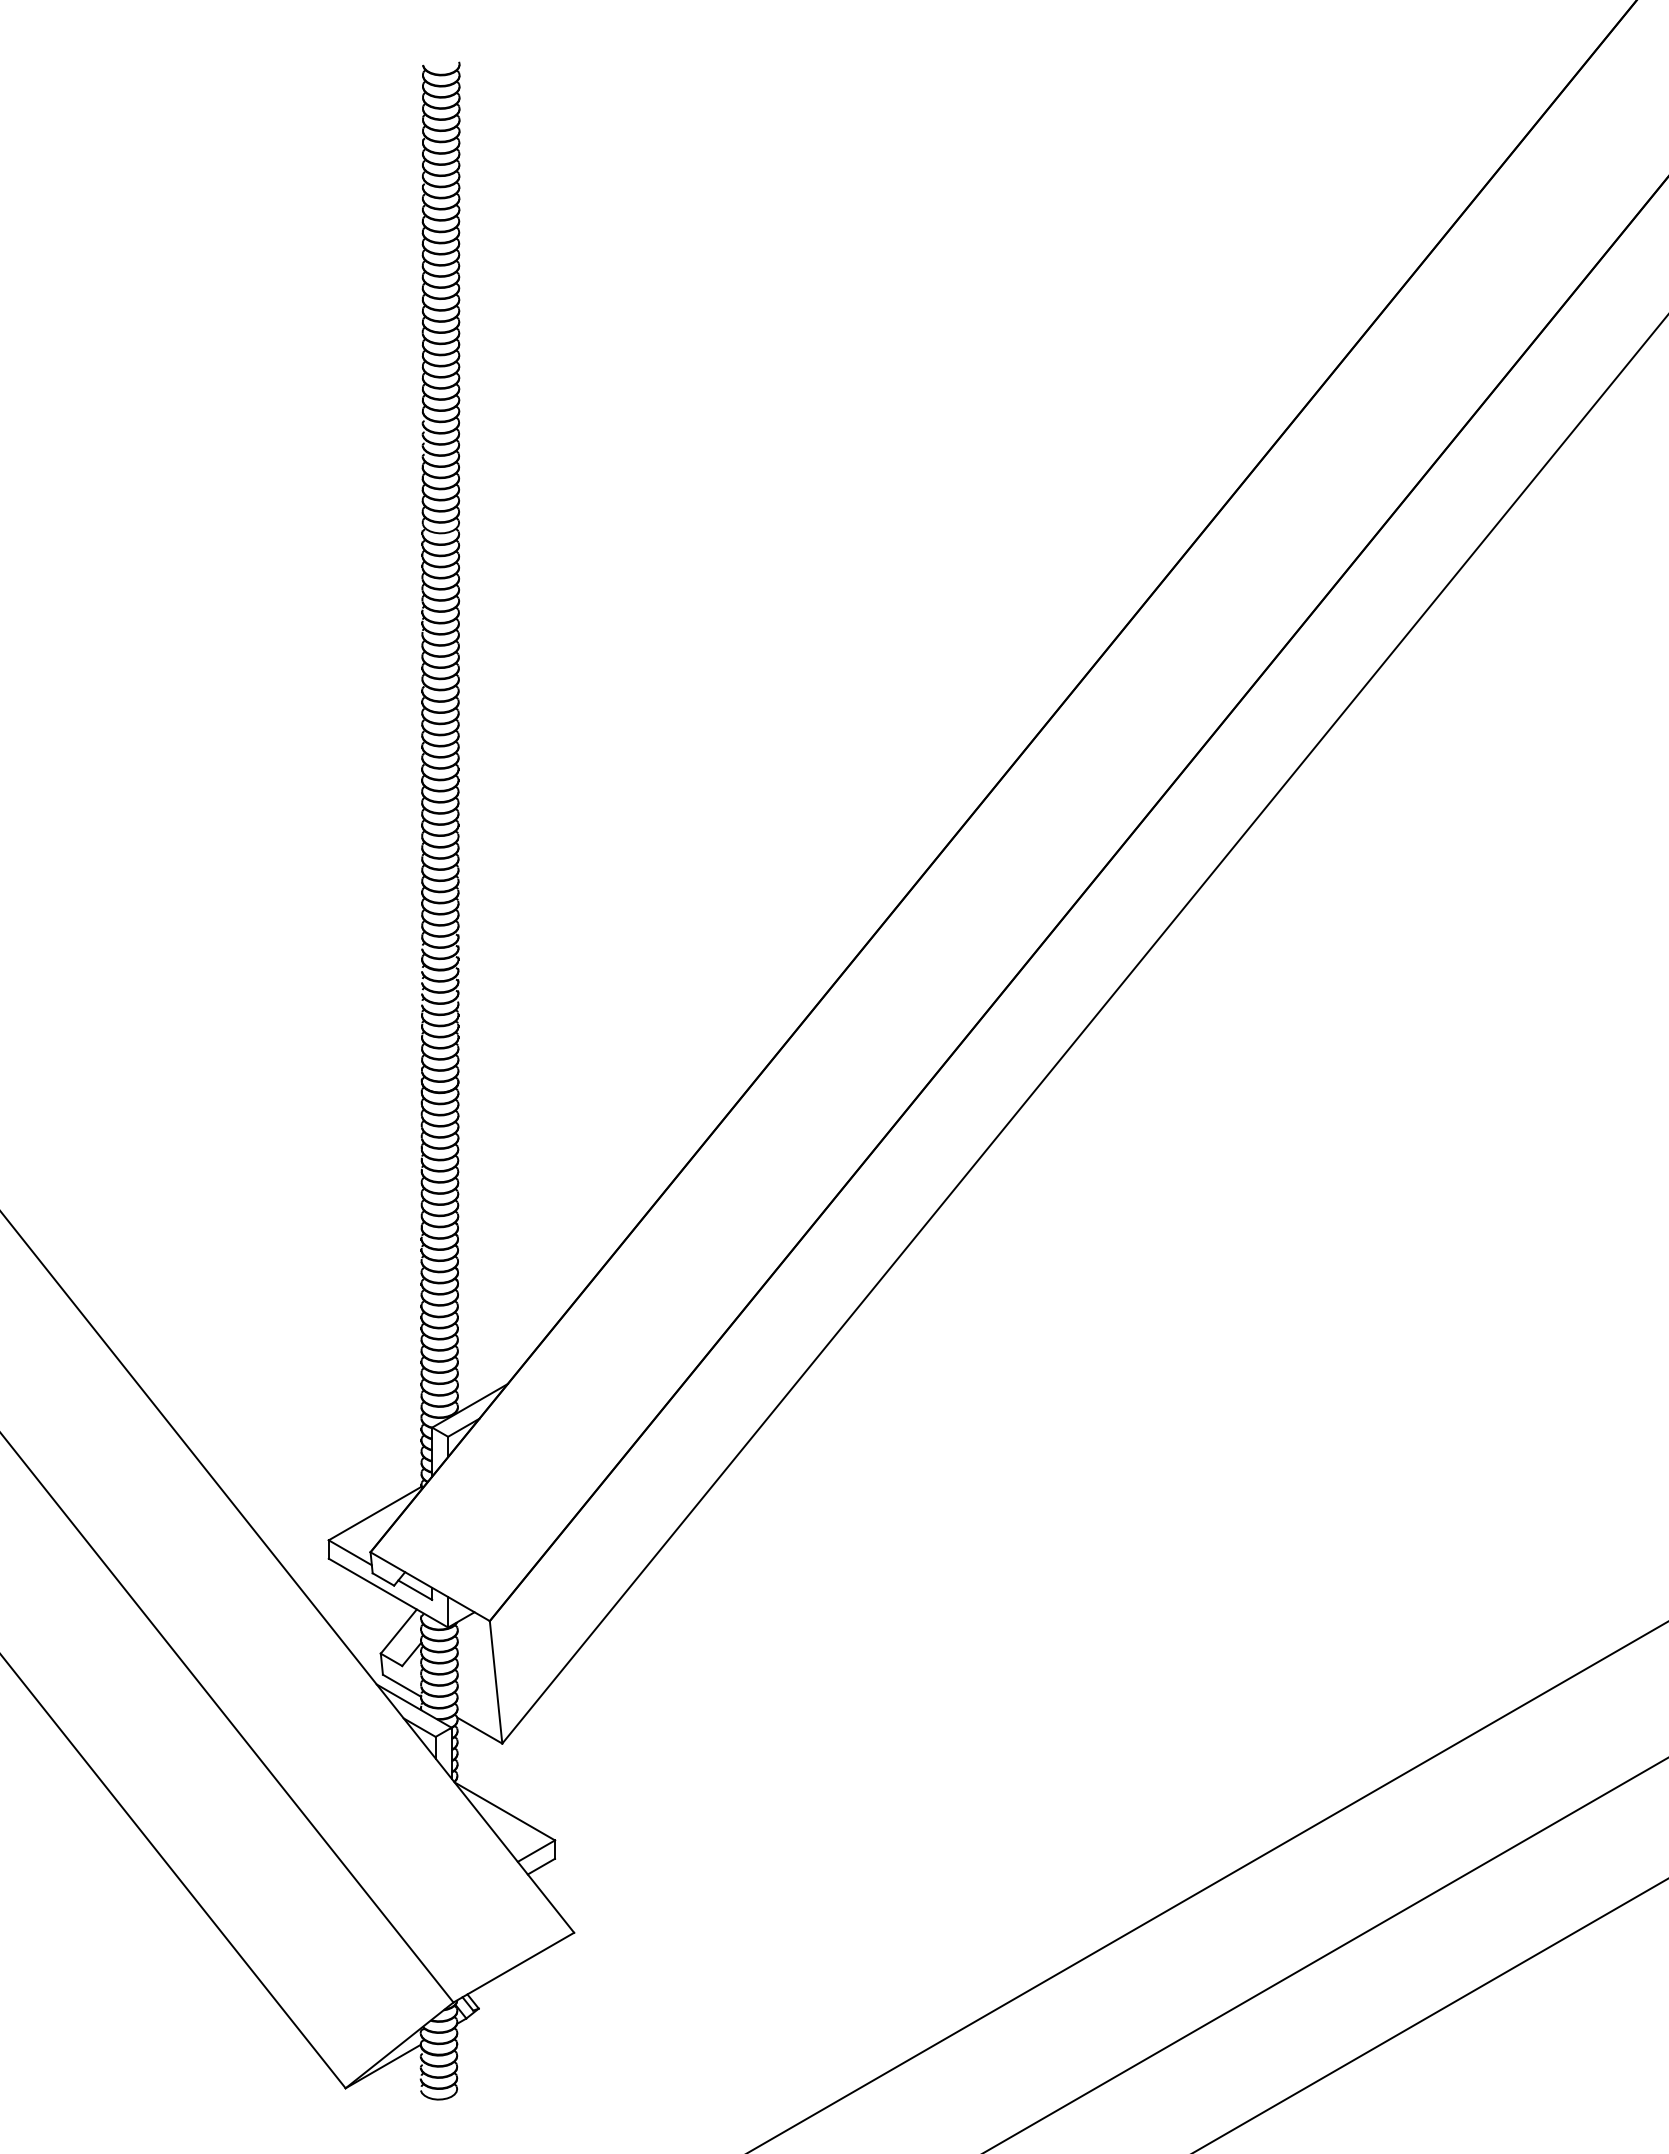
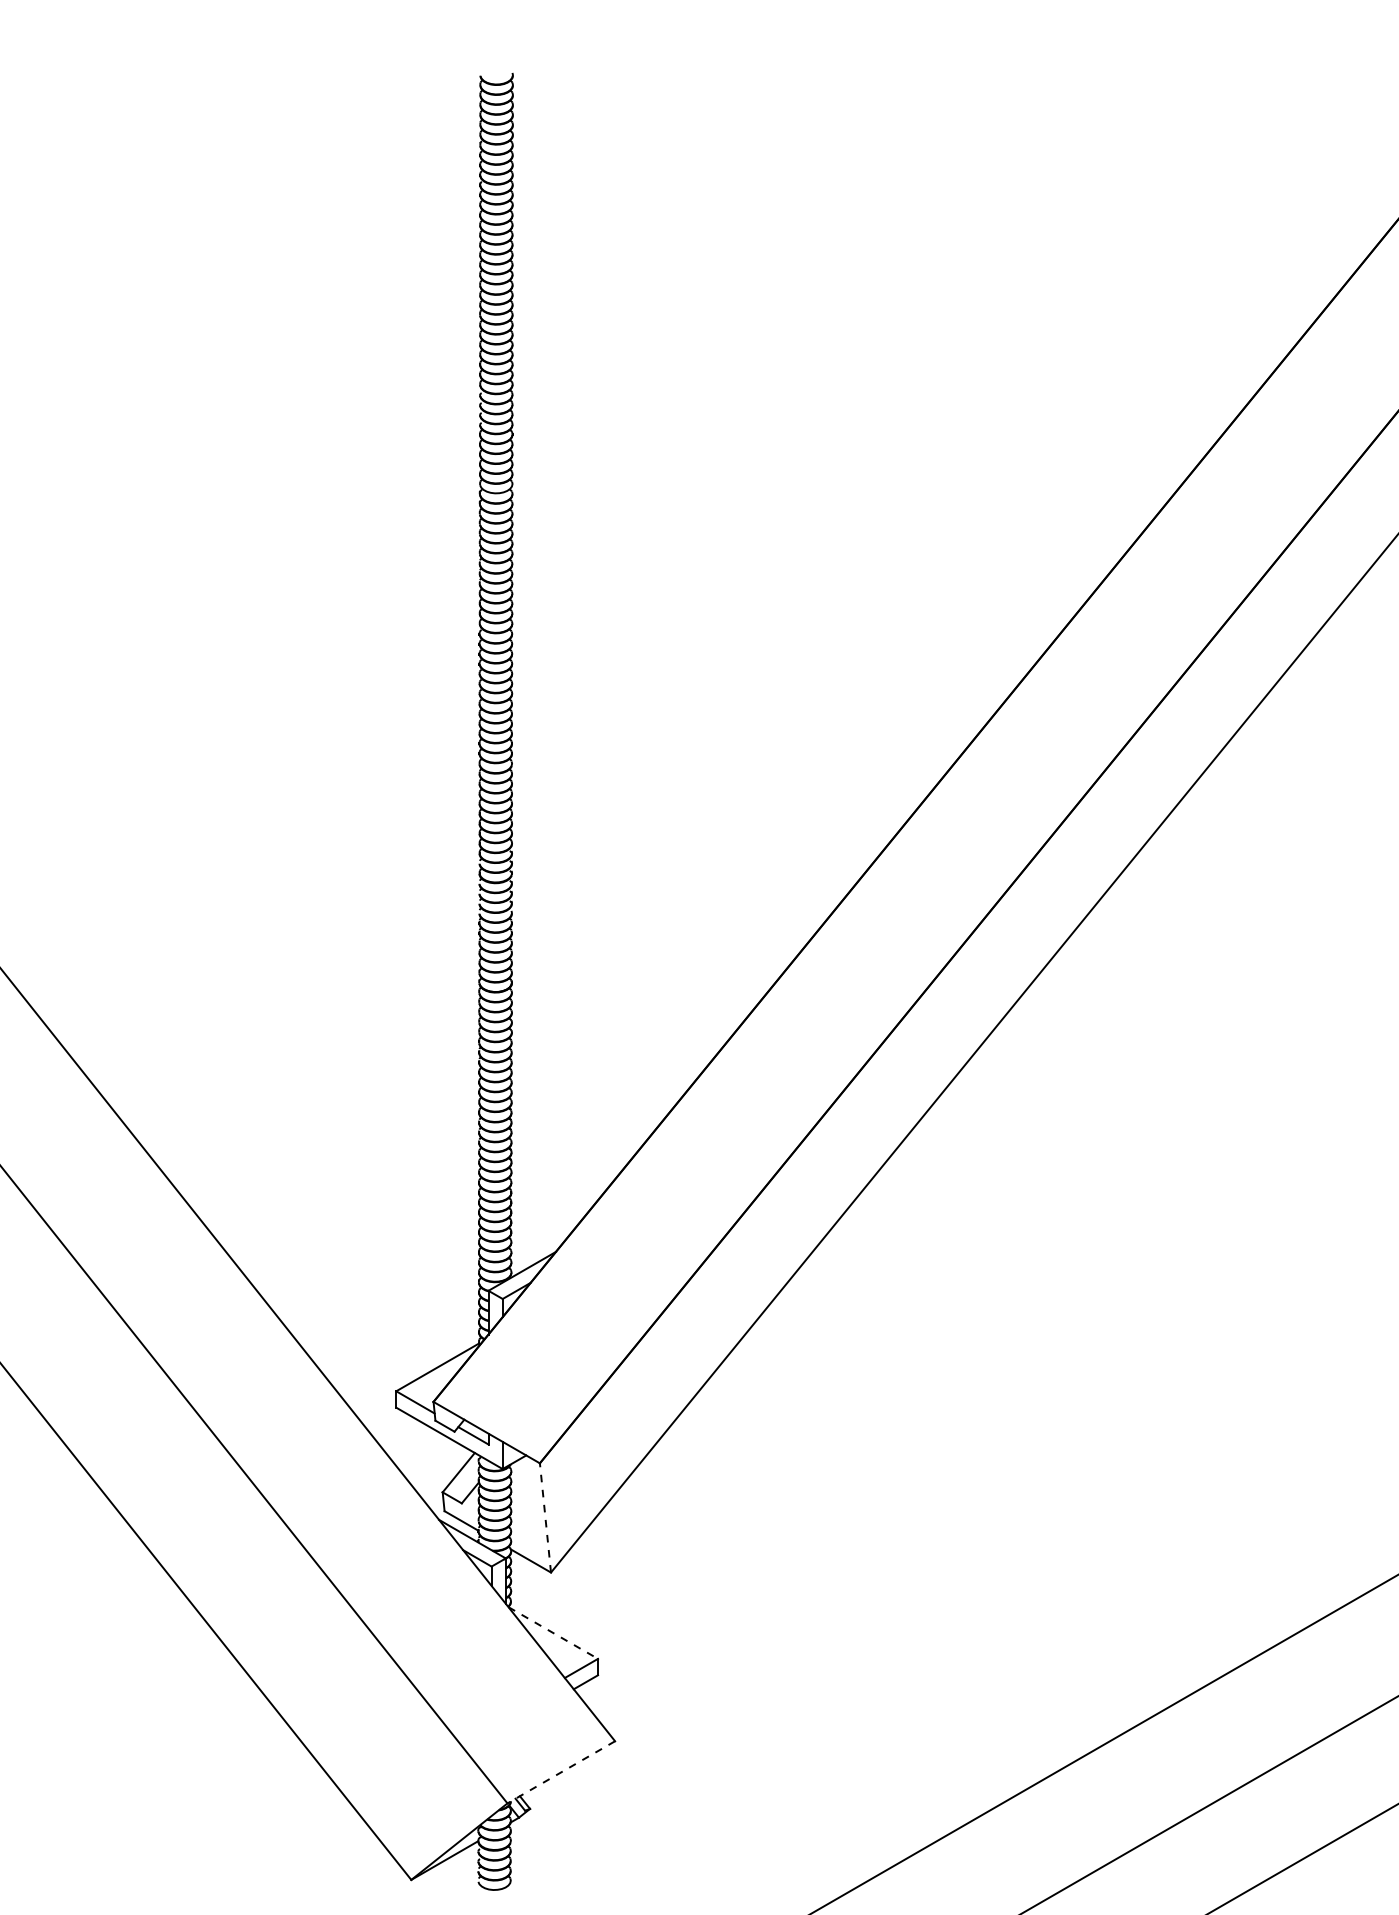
line: (496, 1682) -> (545, 1518), solid -> dashed
line: (504, 1811) -> (552, 1633), solid -> dashed
line: (513, 1967) -> (561, 1772), solid -> dashed

